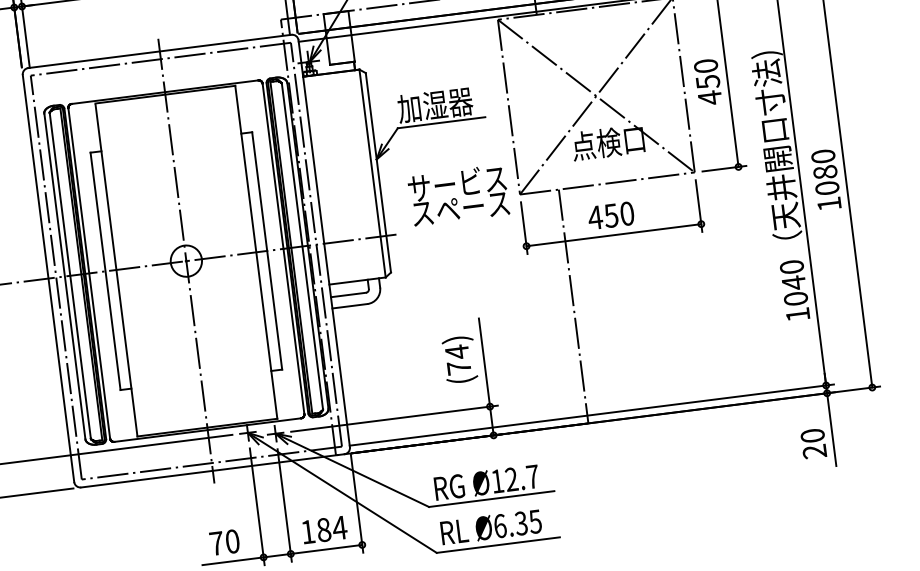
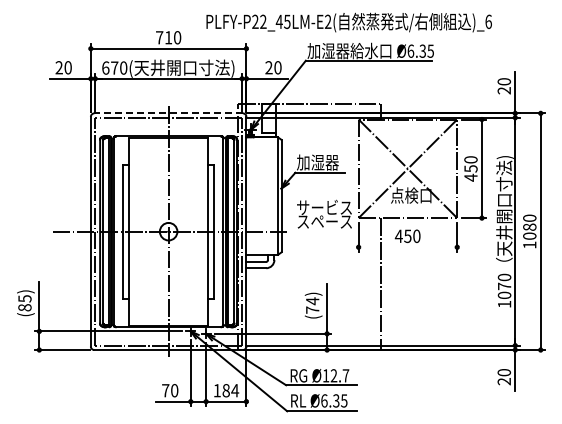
line: (159, 51) -> (168, 113), solid -> dashed
line: (613, 235) -> (407, 247), removed
text: (793, 283) -> (504, 286), 1040 -> 1070

